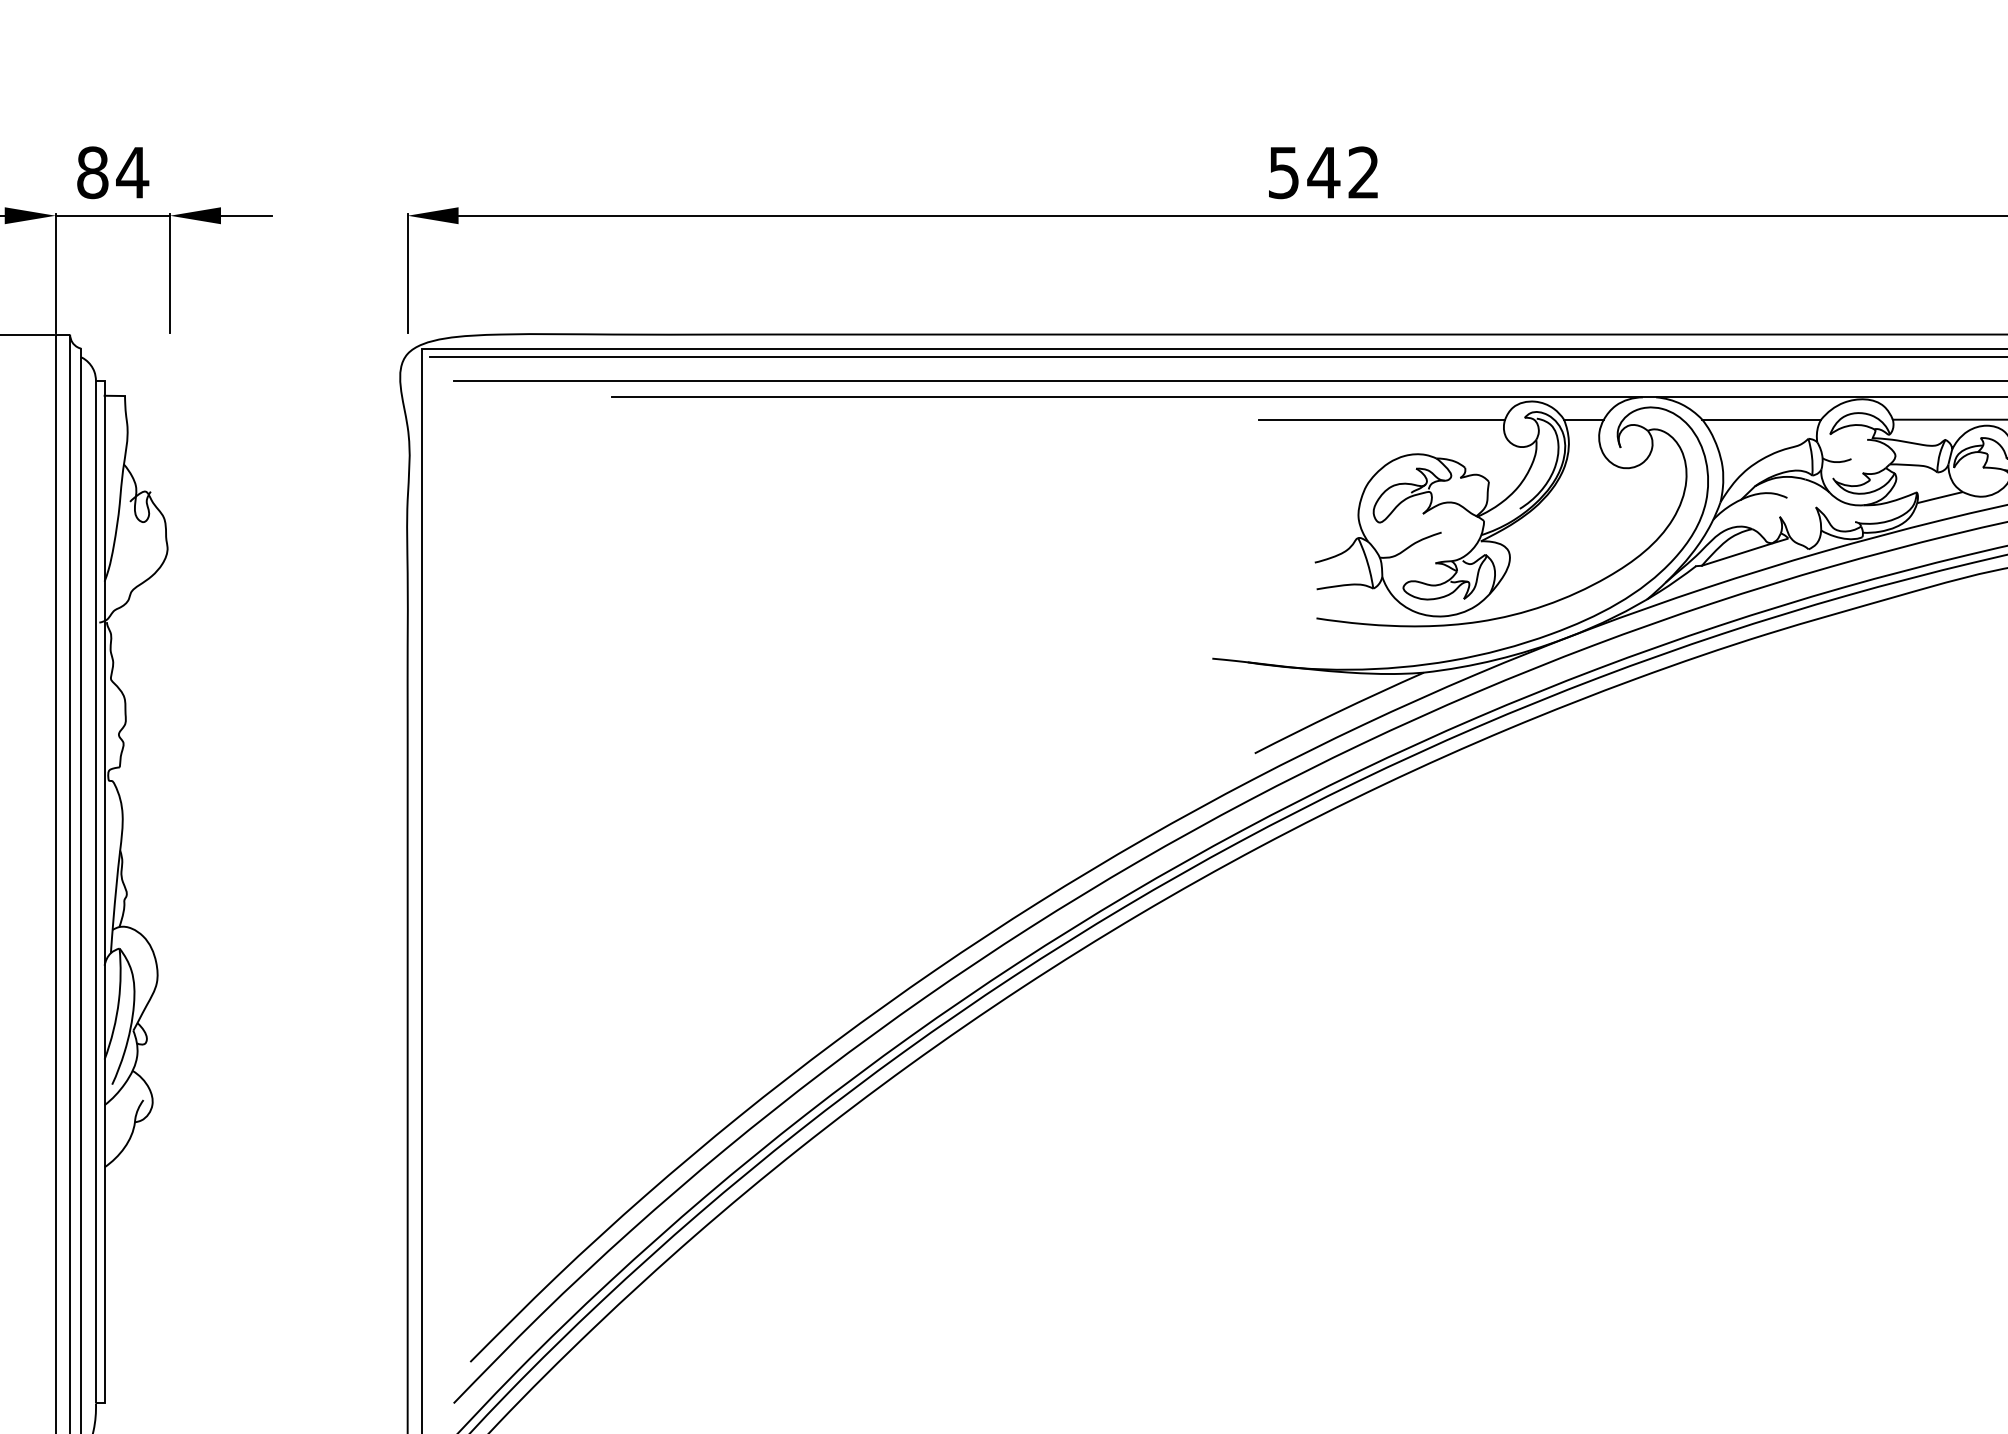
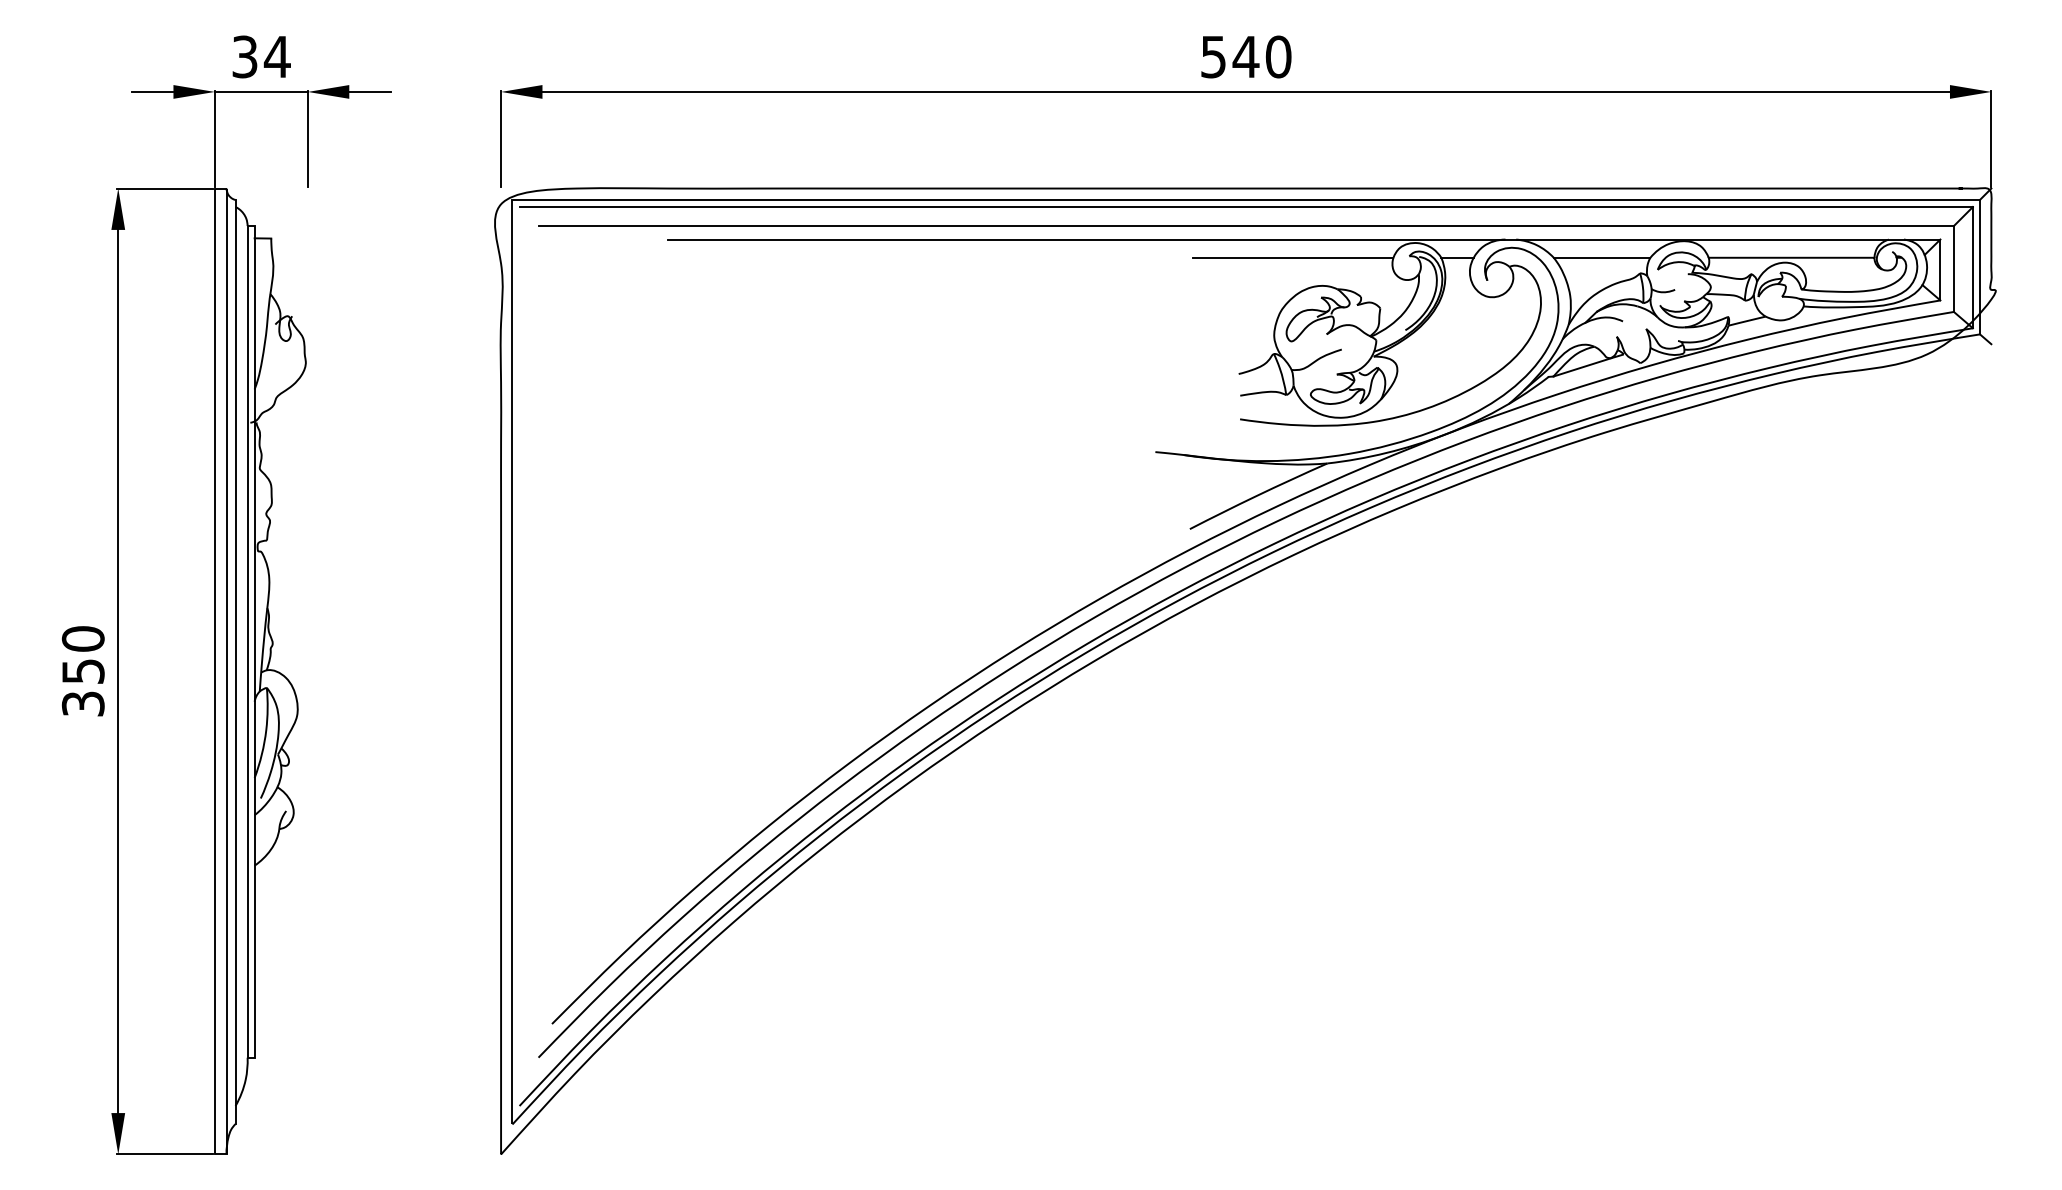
text: (92, 172) -> (244, 56), 84 -> 34
text: (1363, 172) -> (1278, 56), 542 -> 540

